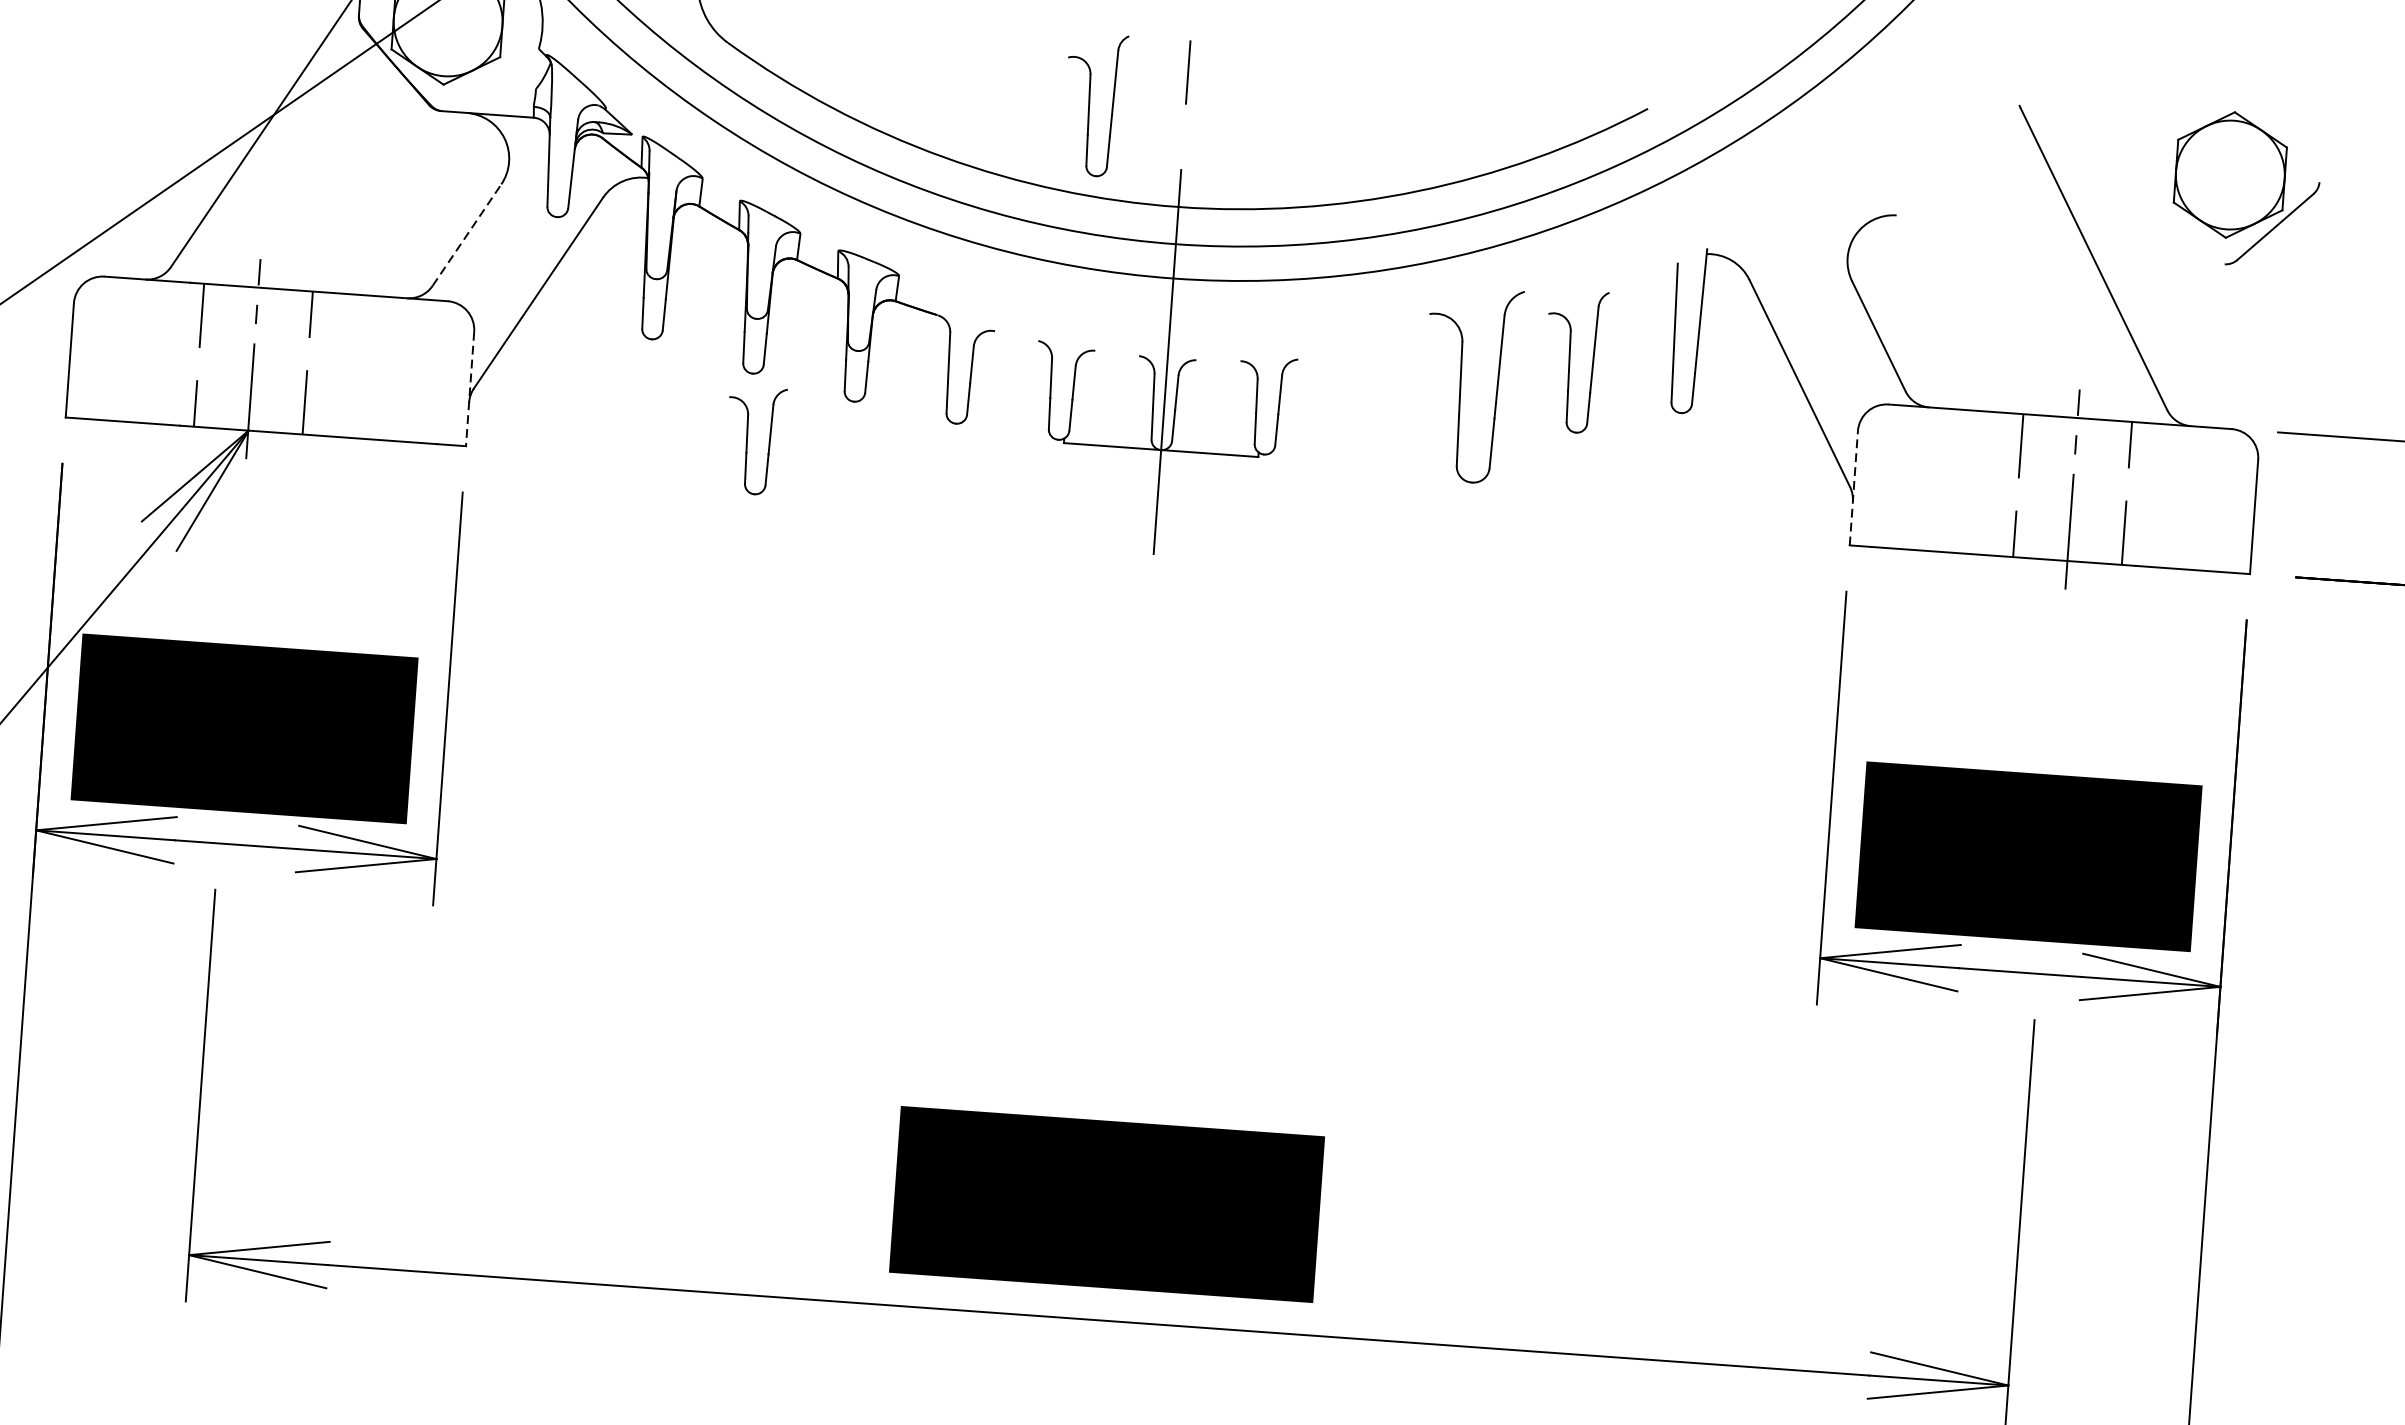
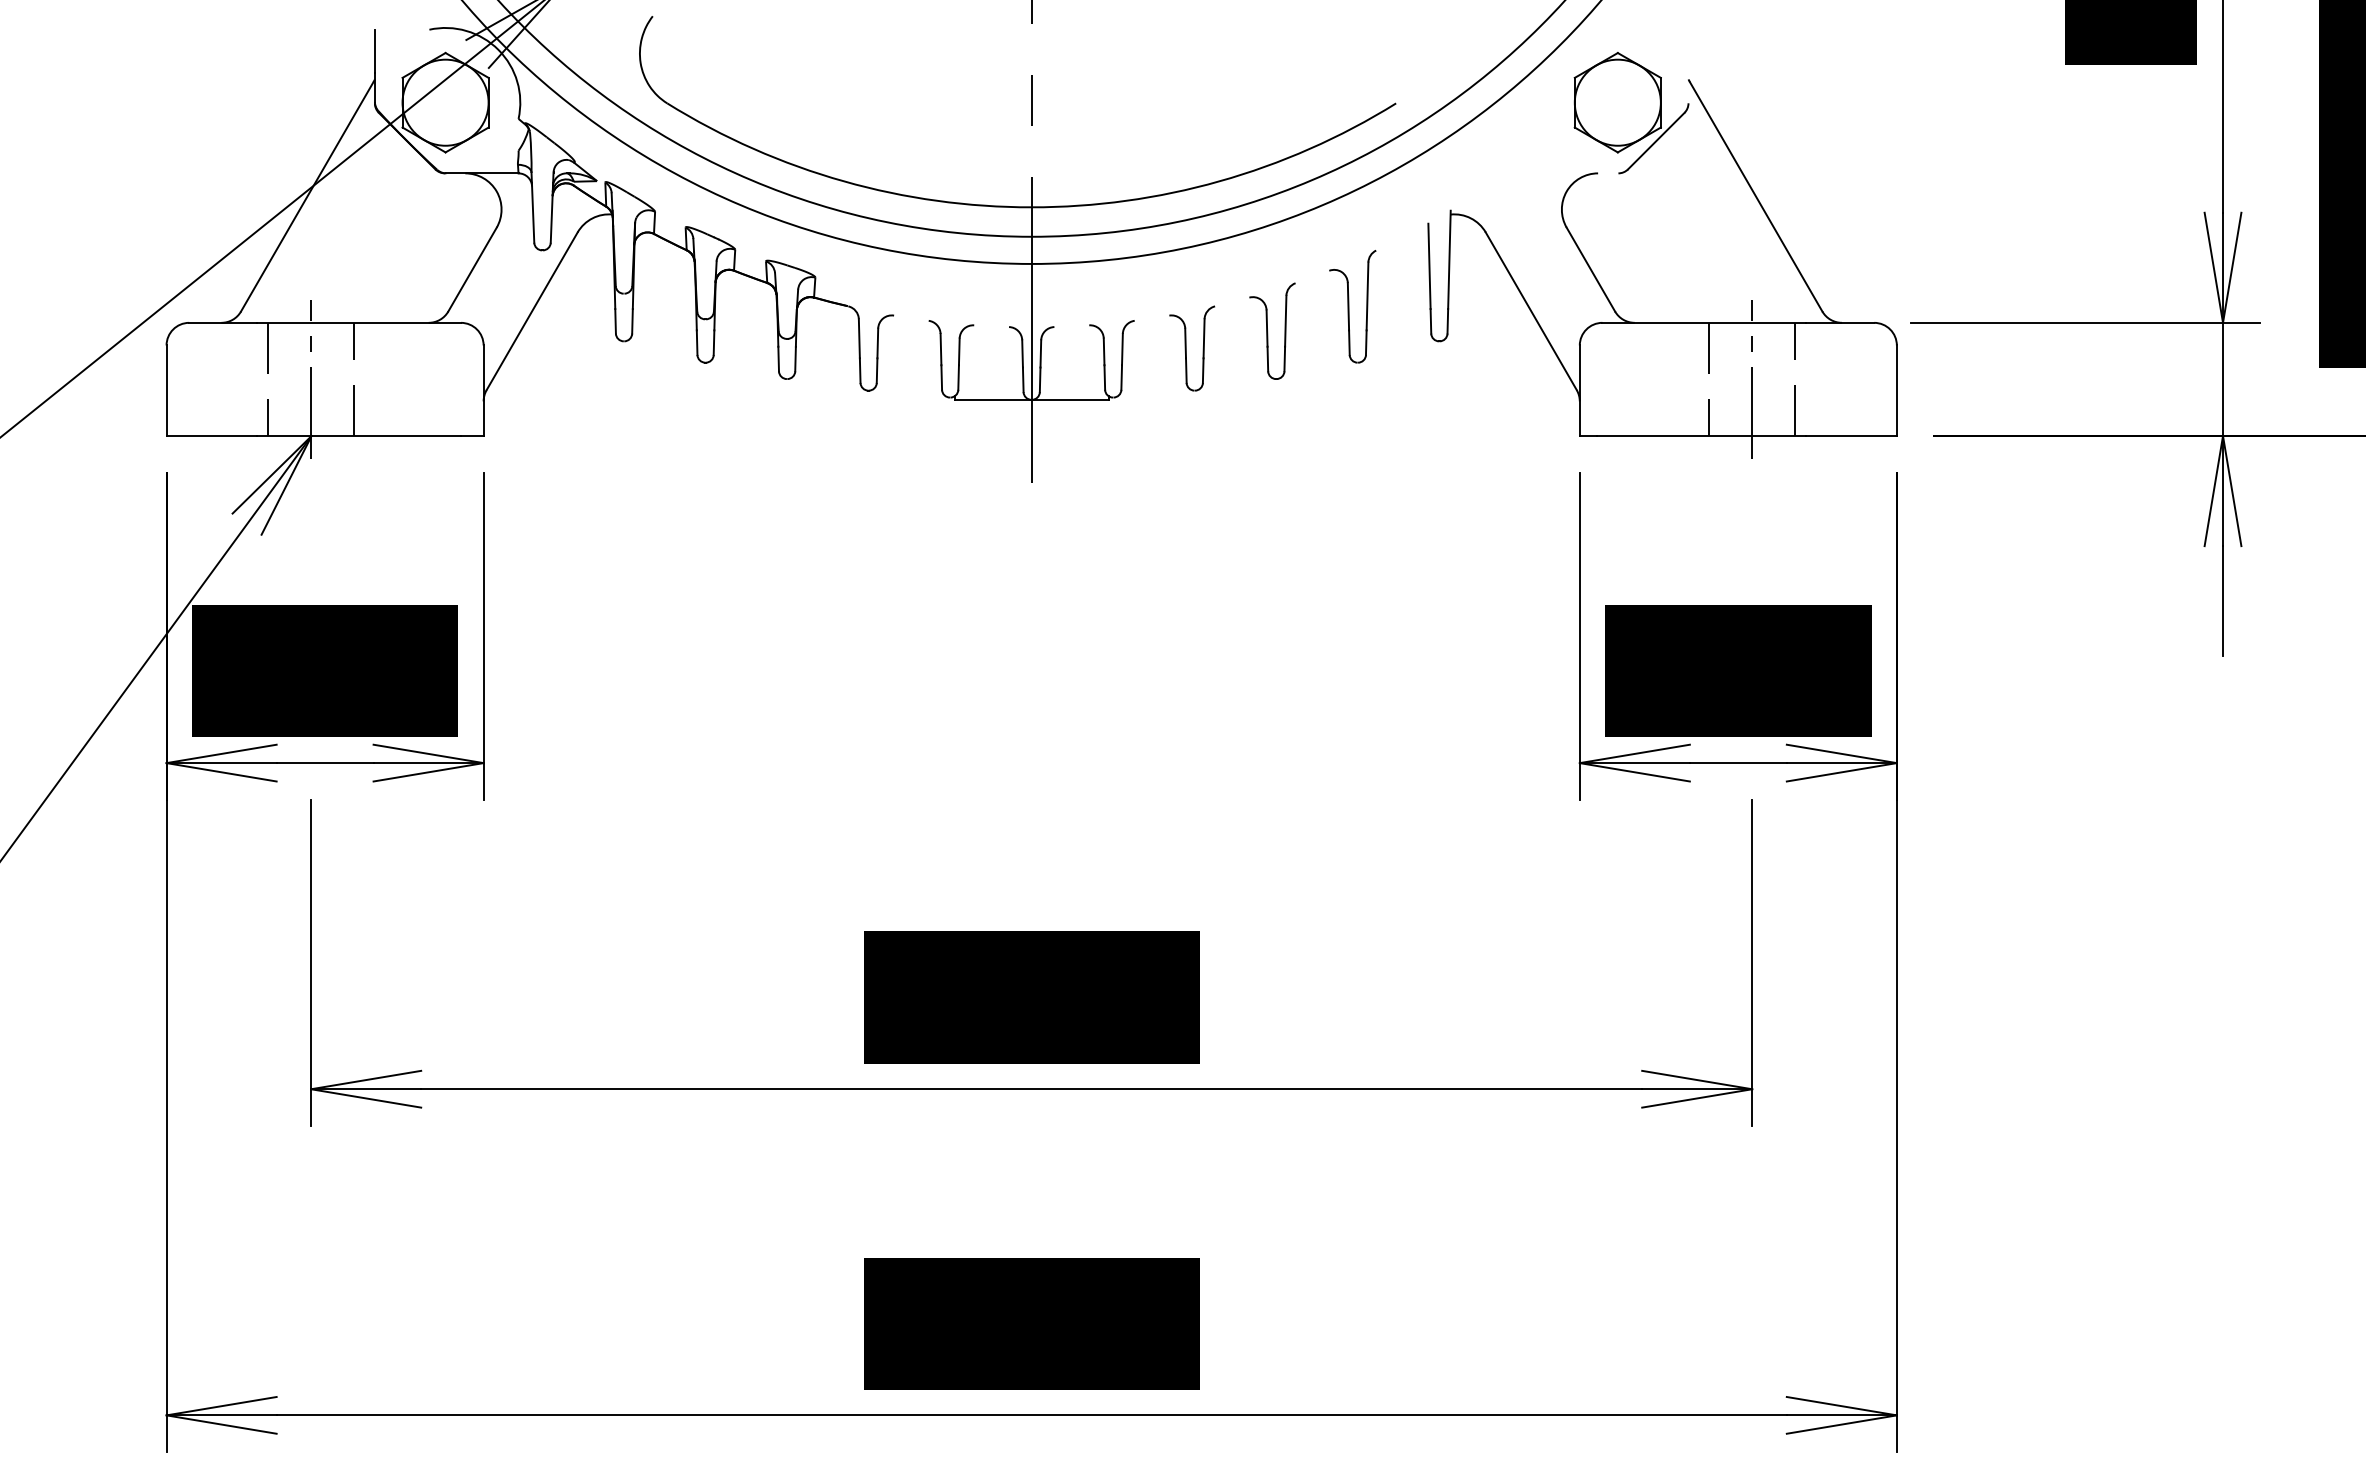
part: (1094, 104) -> (959, 131), removed
part: (2246, 189) -> (1631, 113), moved
line: (467, 234) -> (472, 269), dashed -> solid
part: (1471, 384) -> (1272, 330), size x0.62
line: (469, 389) -> (483, 391), dashed -> solid
part: (755, 440) -> (1192, 348), moved
line: (1853, 487) -> (1579, 390), dashed -> solid

